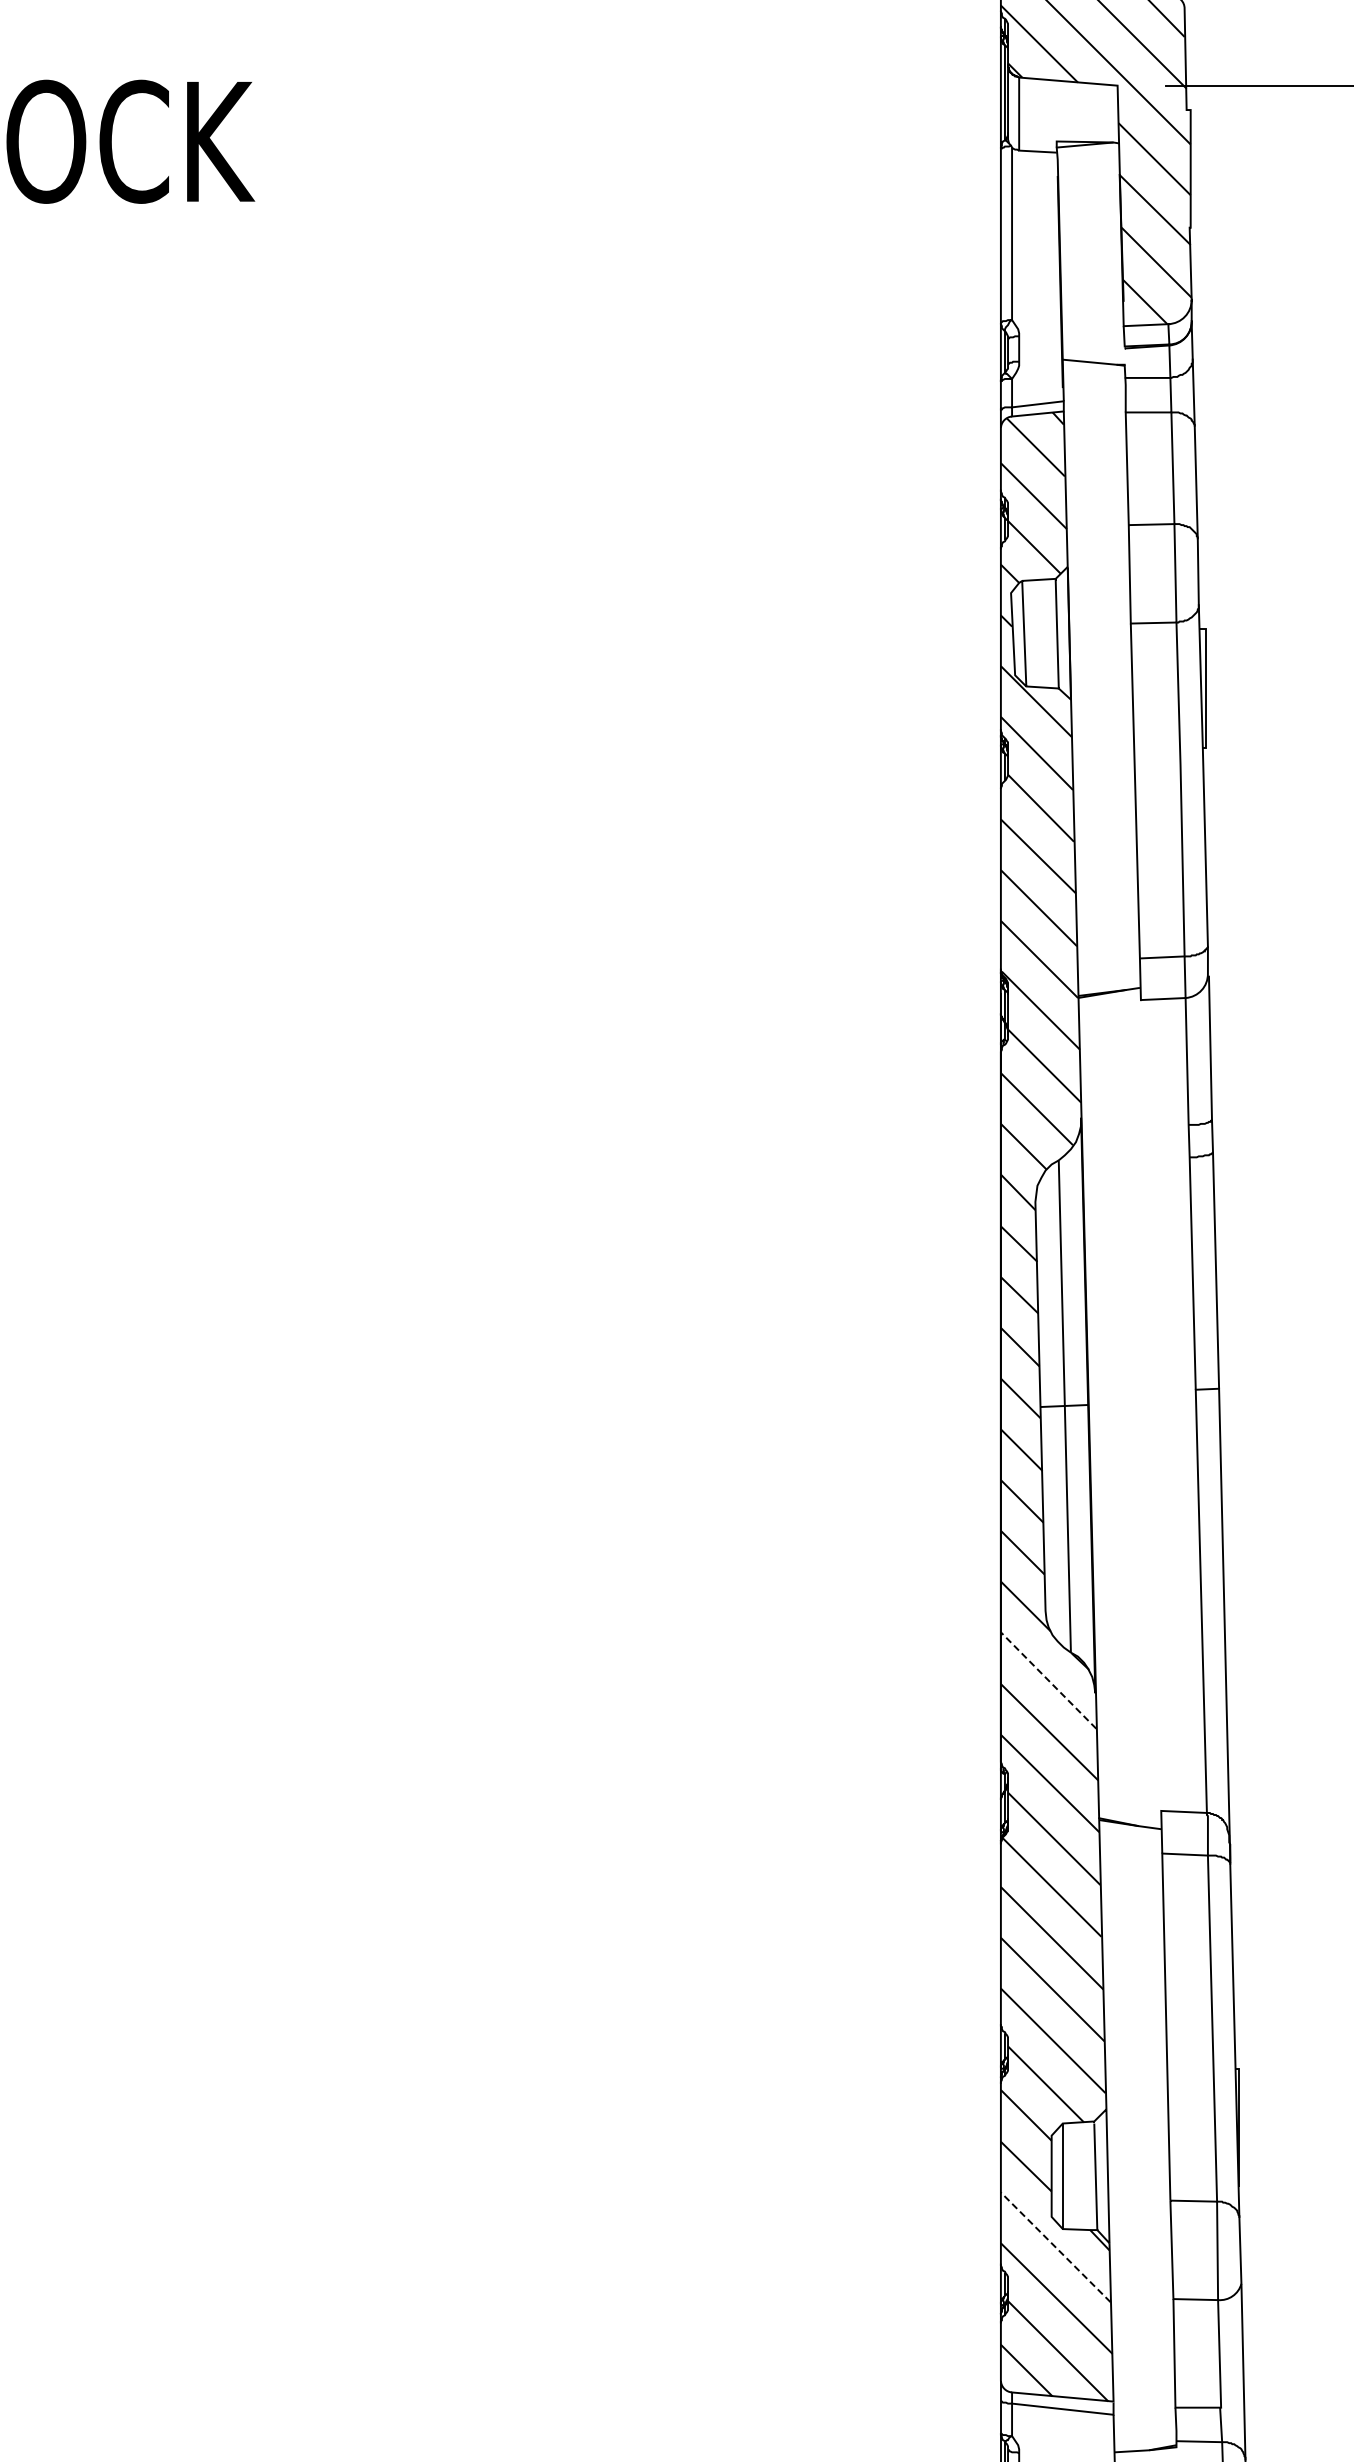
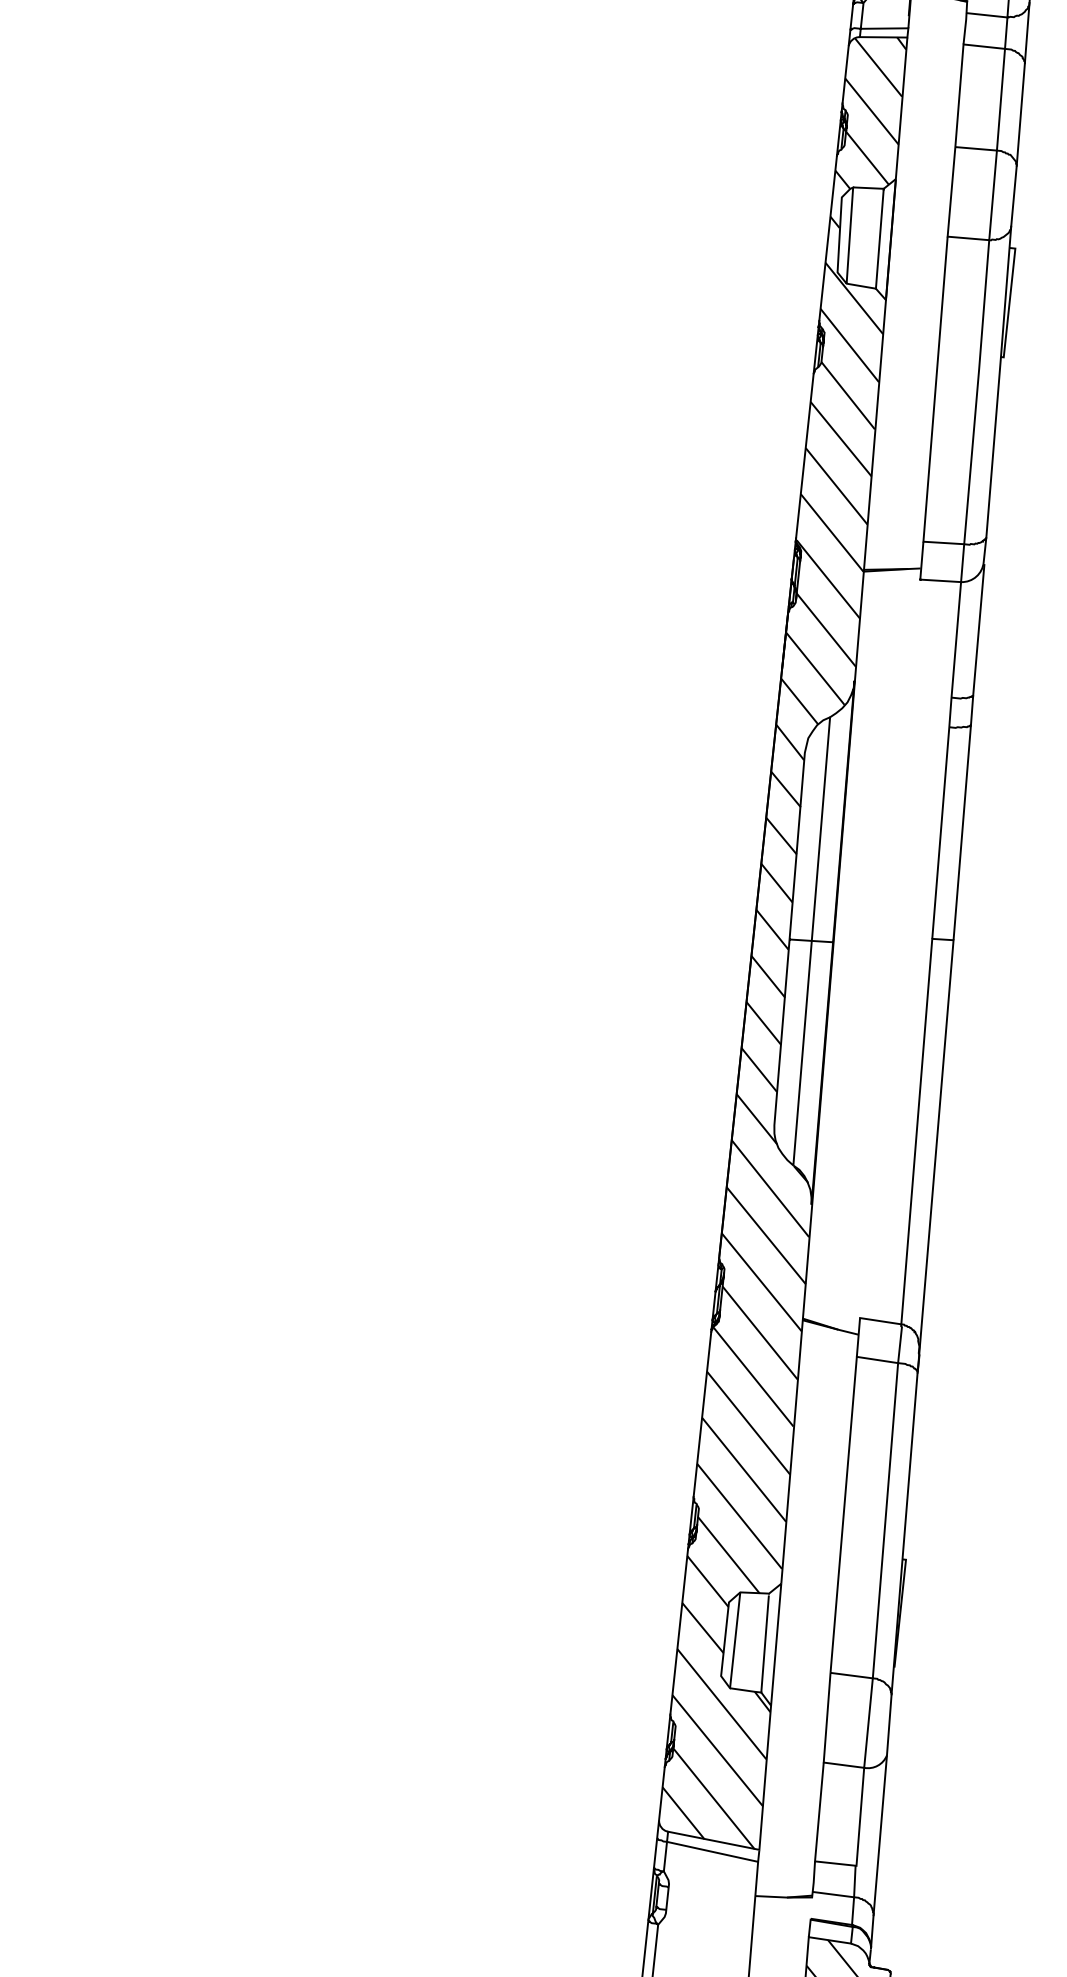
line: (1048, 1680) -> (770, 1188), dashed -> solid
line: (1055, 2247) -> (721, 1704), dashed -> solid

